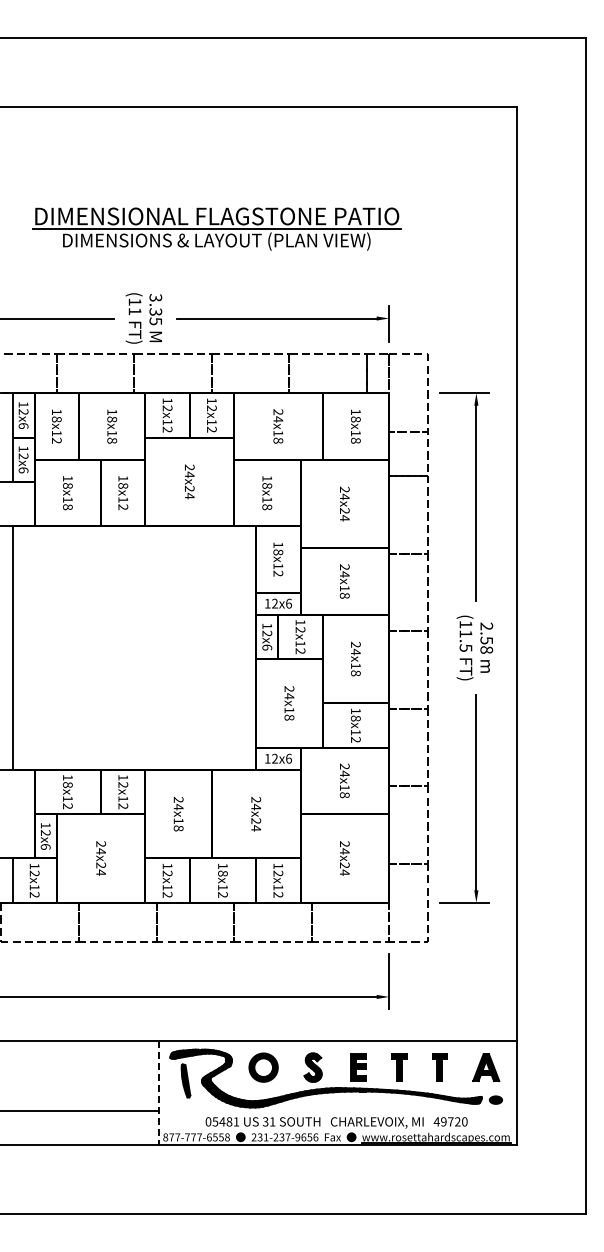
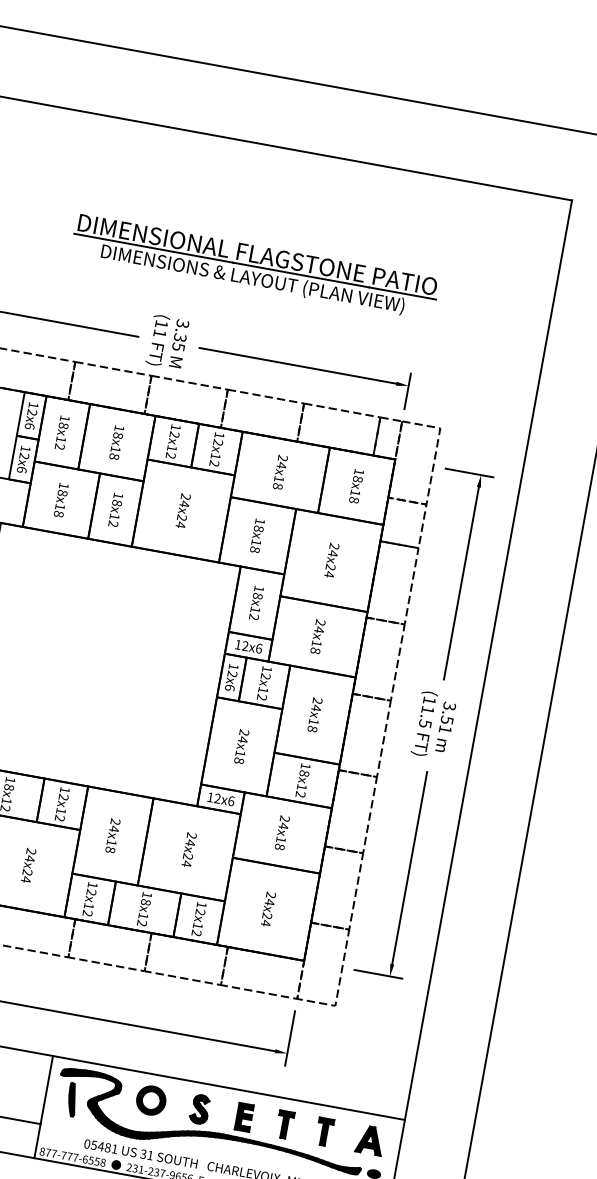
text: (486, 637) -> (447, 717), 2.58 -> 3.51
line: (159, 1093) -> (44, 1107), dashed -> solid

